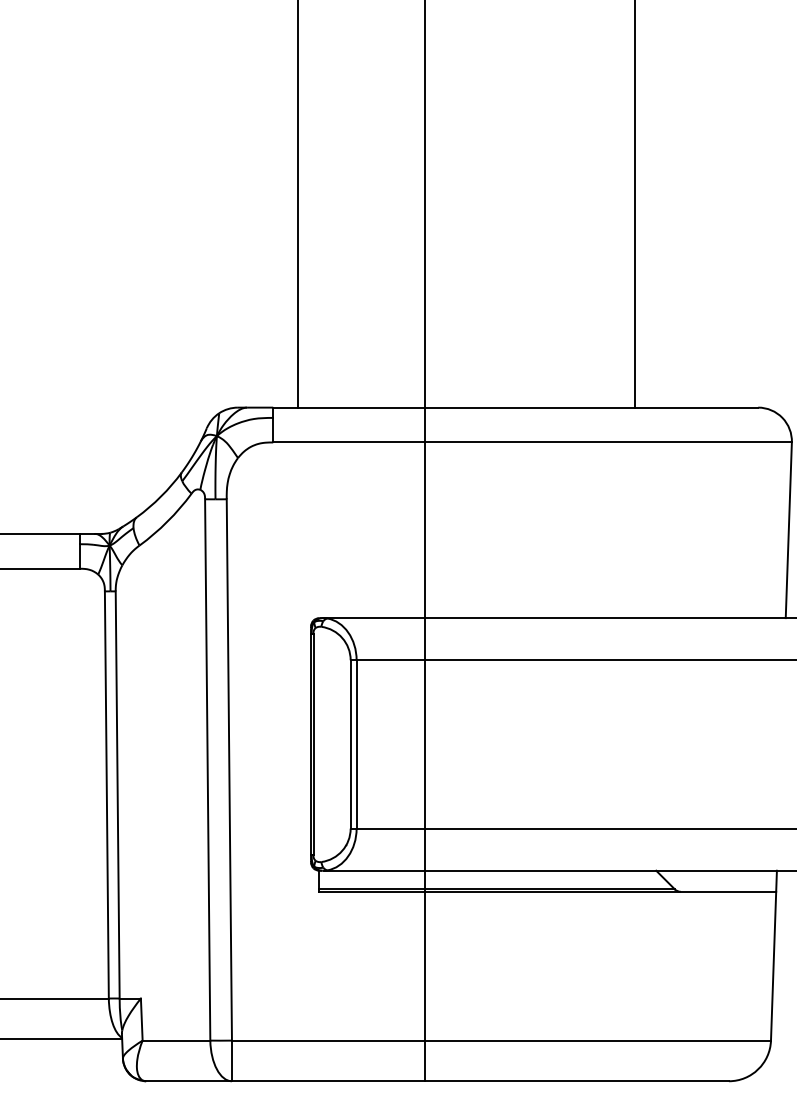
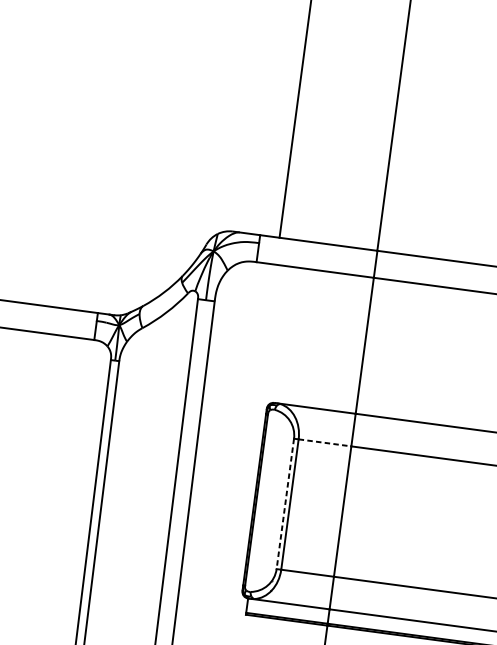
line: (391, 660) -> (325, 443), solid -> dashed
line: (350, 744) -> (285, 503), solid -> dashed

